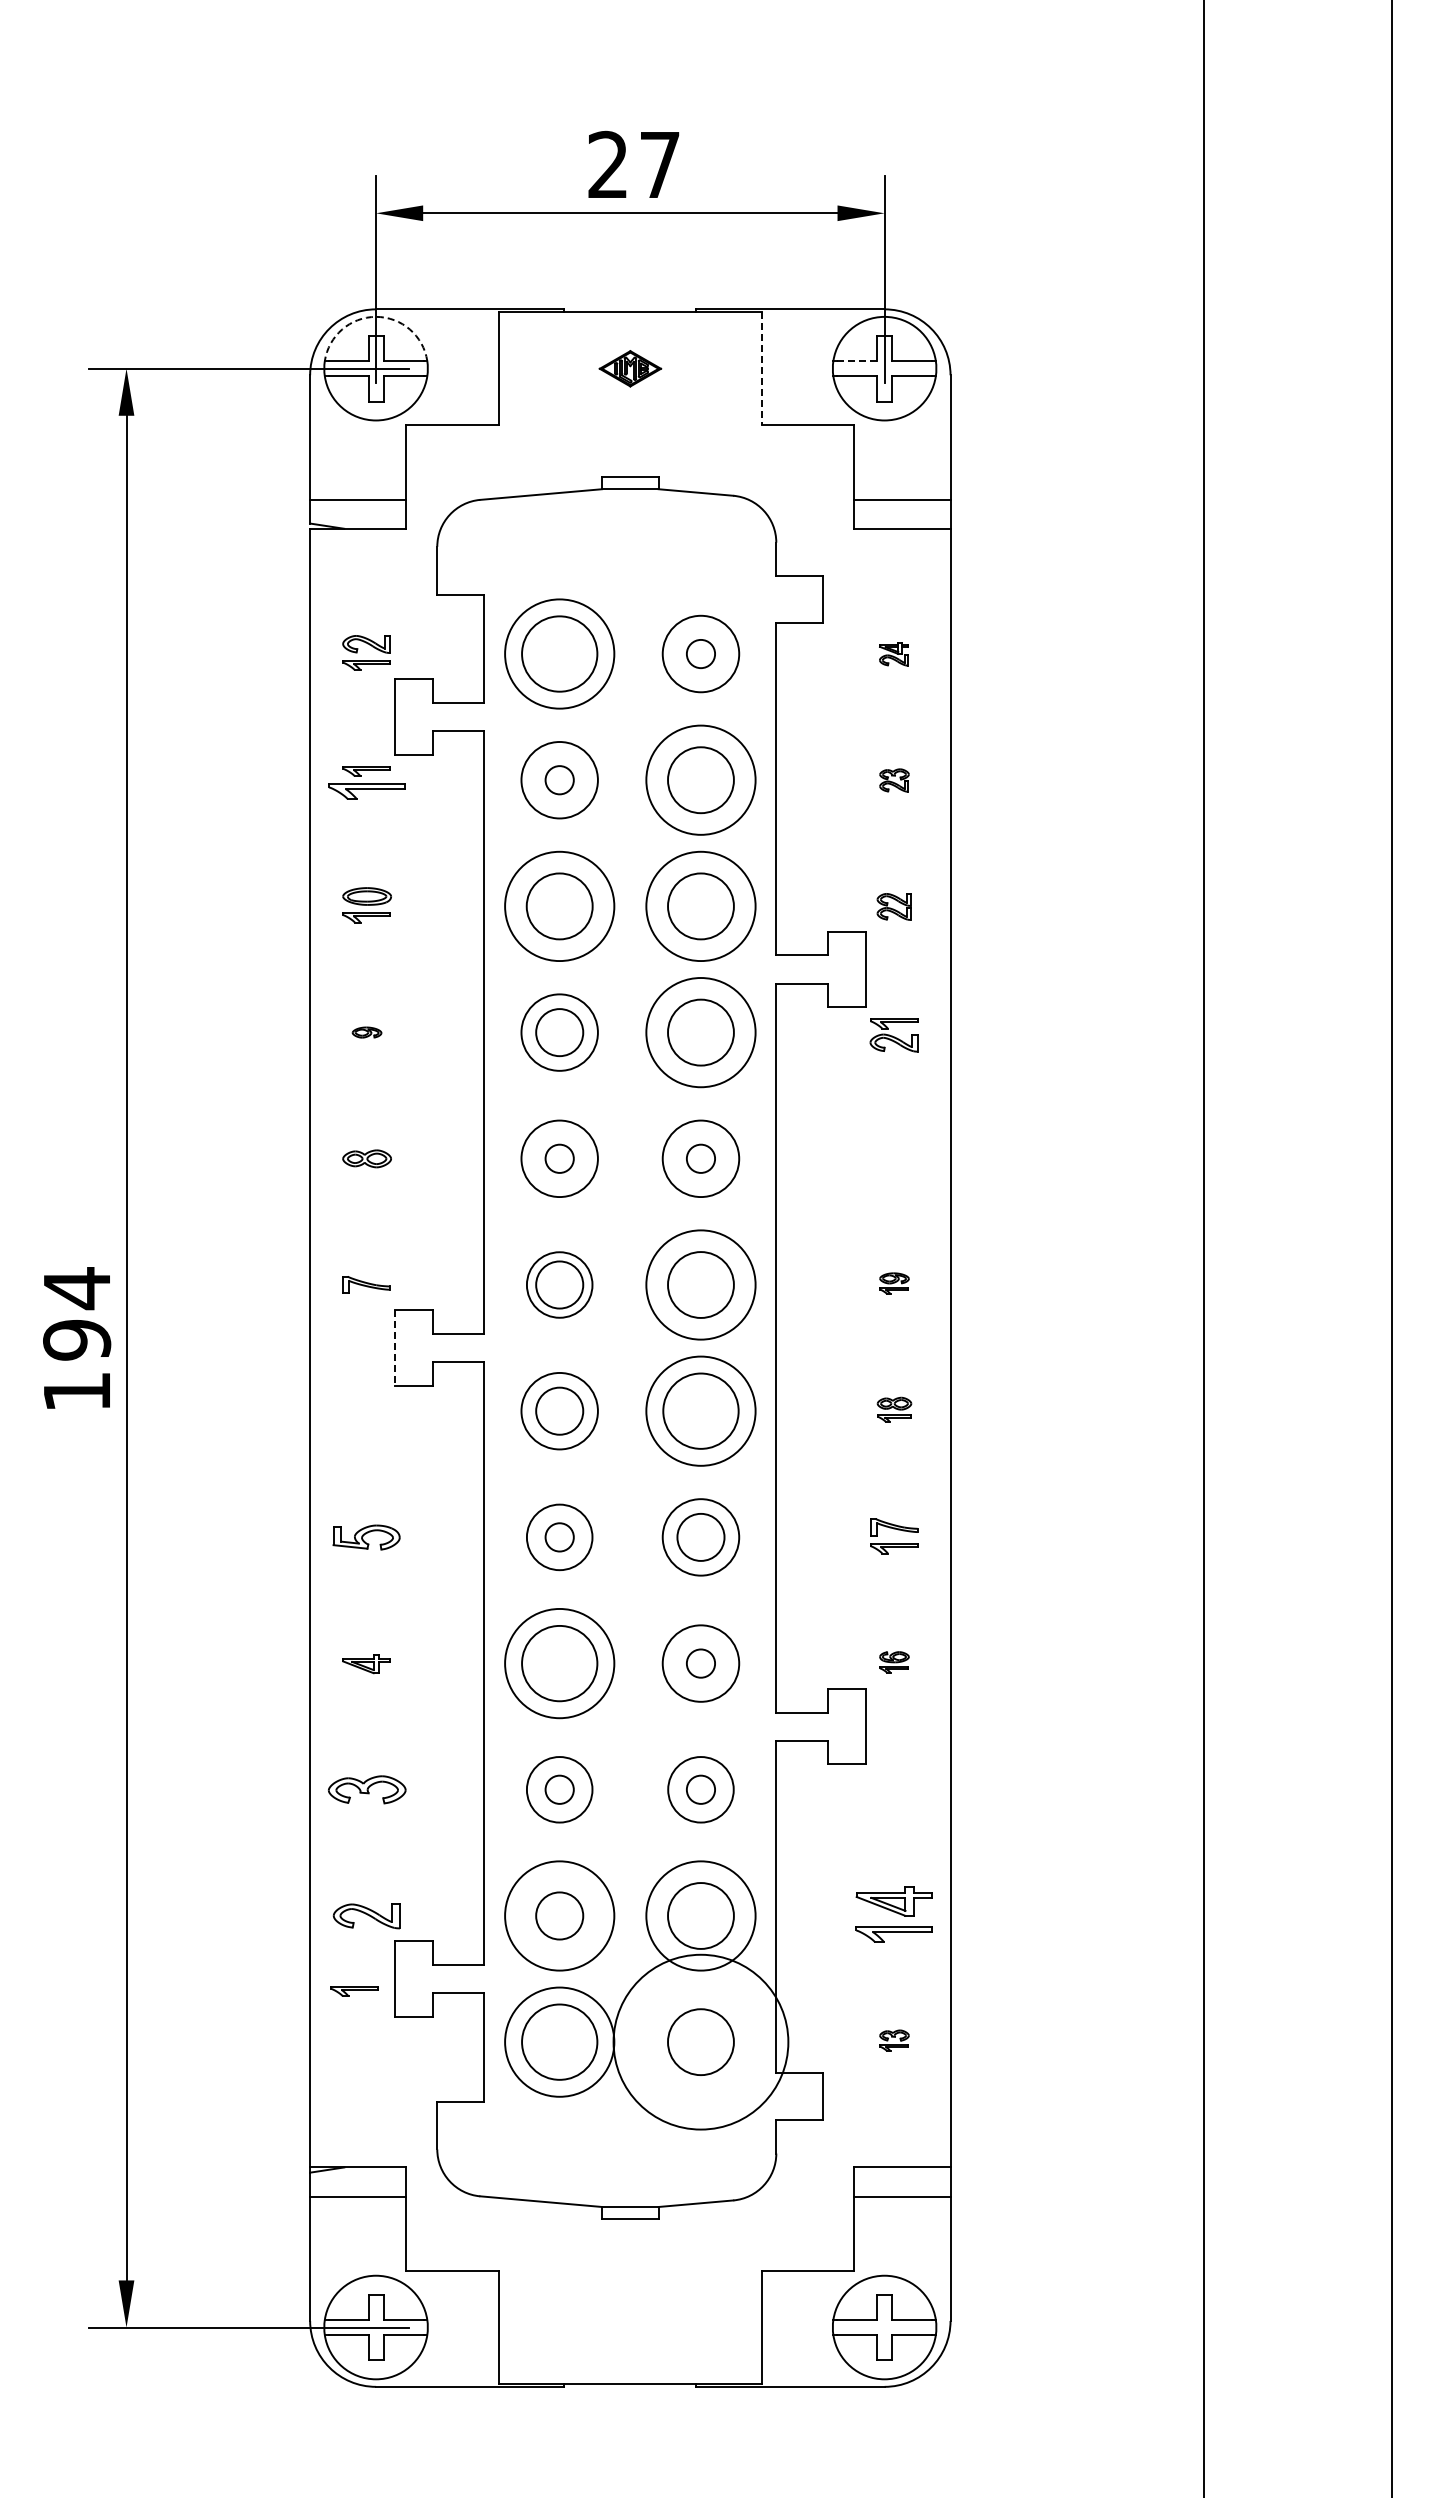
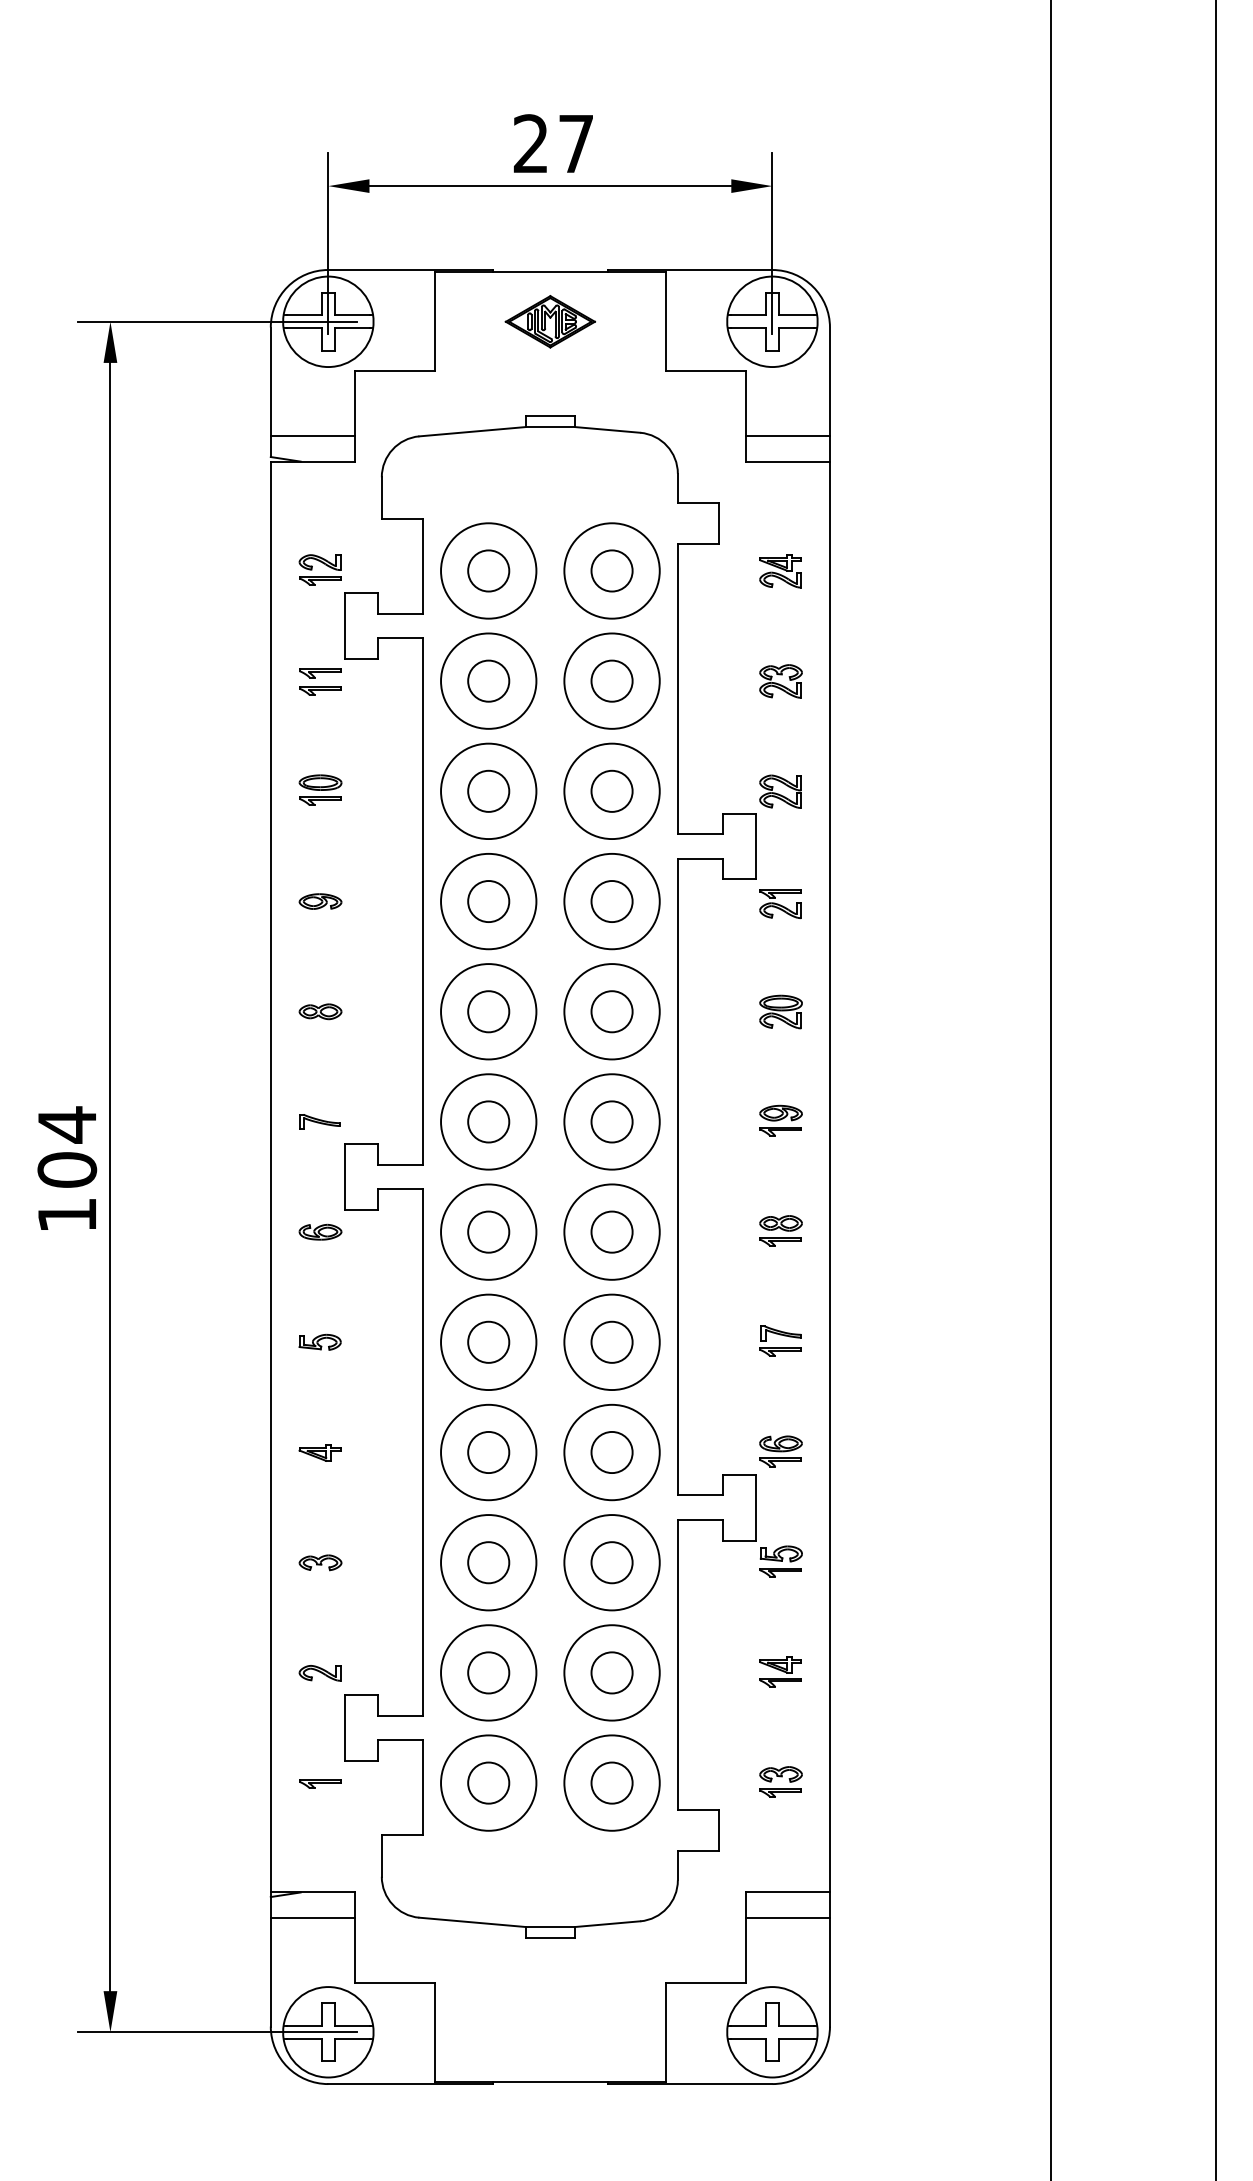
arc: (376, 316) -> (328, 276), dashed -> solid
line: (857, 361) -> (748, 315), dashed -> solid
part: (630, 368) -> (550, 321), size x1.67
line: (762, 368) -> (665, 321), dashed -> solid
circle: (559, 653) -> (488, 570), size x0.62
circle: (700, 653) -> (611, 570), size x1.43
circle: (700, 653) -> (611, 570), size x1.67
part: (893, 654) -> (780, 571), size x1.67
circle: (559, 779) -> (488, 680), size x1.43
circle: (559, 779) -> (488, 680), size x1.67
circle: (700, 779) -> (611, 680), size x0.71
part: (894, 780) -> (781, 681), size x1.67
part: (366, 791) -> (320, 691), size x0.62
circle: (559, 905) -> (488, 790), size x0.71
circle: (700, 905) -> (611, 790), size x0.71
part: (893, 906) -> (780, 791), size x1.43
part: (366, 1032) -> (320, 901), size x1.67
circle: (559, 1032) -> (488, 901), size x1.43
circle: (700, 1032) -> (611, 901), size x0.71
circle: (559, 1158) -> (488, 1011), size x1.43
circle: (559, 1158) -> (488, 1011), size x1.67
circle: (700, 1158) -> (611, 1011), size x1.43
circle: (700, 1158) -> (611, 1011), size x1.67
part: (894, 1158) -> (781, 1011), added
part: (894, 1283) -> (781, 1120), size x1.67
circle: (559, 1284) -> (488, 1121), size x1.67
circle: (700, 1284) -> (611, 1121), size x0.71
text: (77, 1339) -> (67, 1169), 194 -> 104
line: (394, 1348) -> (344, 1177), dashed -> solid
part: (894, 1409) -> (781, 1230), size x1.43
part: (366, 1410) -> (320, 1231), added
circle: (559, 1410) -> (488, 1231), size x1.43
circle: (700, 1410) -> (611, 1231), size x0.62
part: (366, 1536) -> (320, 1341), size x0.71
circle: (559, 1536) -> (488, 1341), size x1.67
circle: (559, 1537) -> (488, 1342), size x1.67
circle: (700, 1537) -> (611, 1342), size x1.43
part: (894, 1662) -> (781, 1451), size x1.67
circle: (559, 1663) -> (488, 1452), size x0.62
circle: (700, 1663) -> (611, 1452), size x1.43
circle: (700, 1663) -> (611, 1452), size x1.67
part: (894, 1788) -> (781, 1561), added
part: (366, 1789) -> (320, 1562), size x0.62
circle: (559, 1789) -> (488, 1562), size x1.67
circle: (559, 1789) -> (488, 1562), size x1.67
circle: (700, 1789) -> (611, 1562), size x1.67
circle: (700, 1789) -> (611, 1562), size x1.67
part: (893, 1914) -> (780, 1671), size x0.62
circle: (700, 1915) -> (611, 1672), size x0.71
part: (366, 1916) -> (320, 1673), size x0.71
part: (354, 1991) -> (320, 1784), moved
part: (894, 2040) -> (781, 1781), size x1.67
circle: (559, 2041) -> (488, 1782), size x0.62
circle: (700, 2041) -> (611, 1782), size x0.62
circle: (700, 2041) -> (611, 1782), size x0.71

